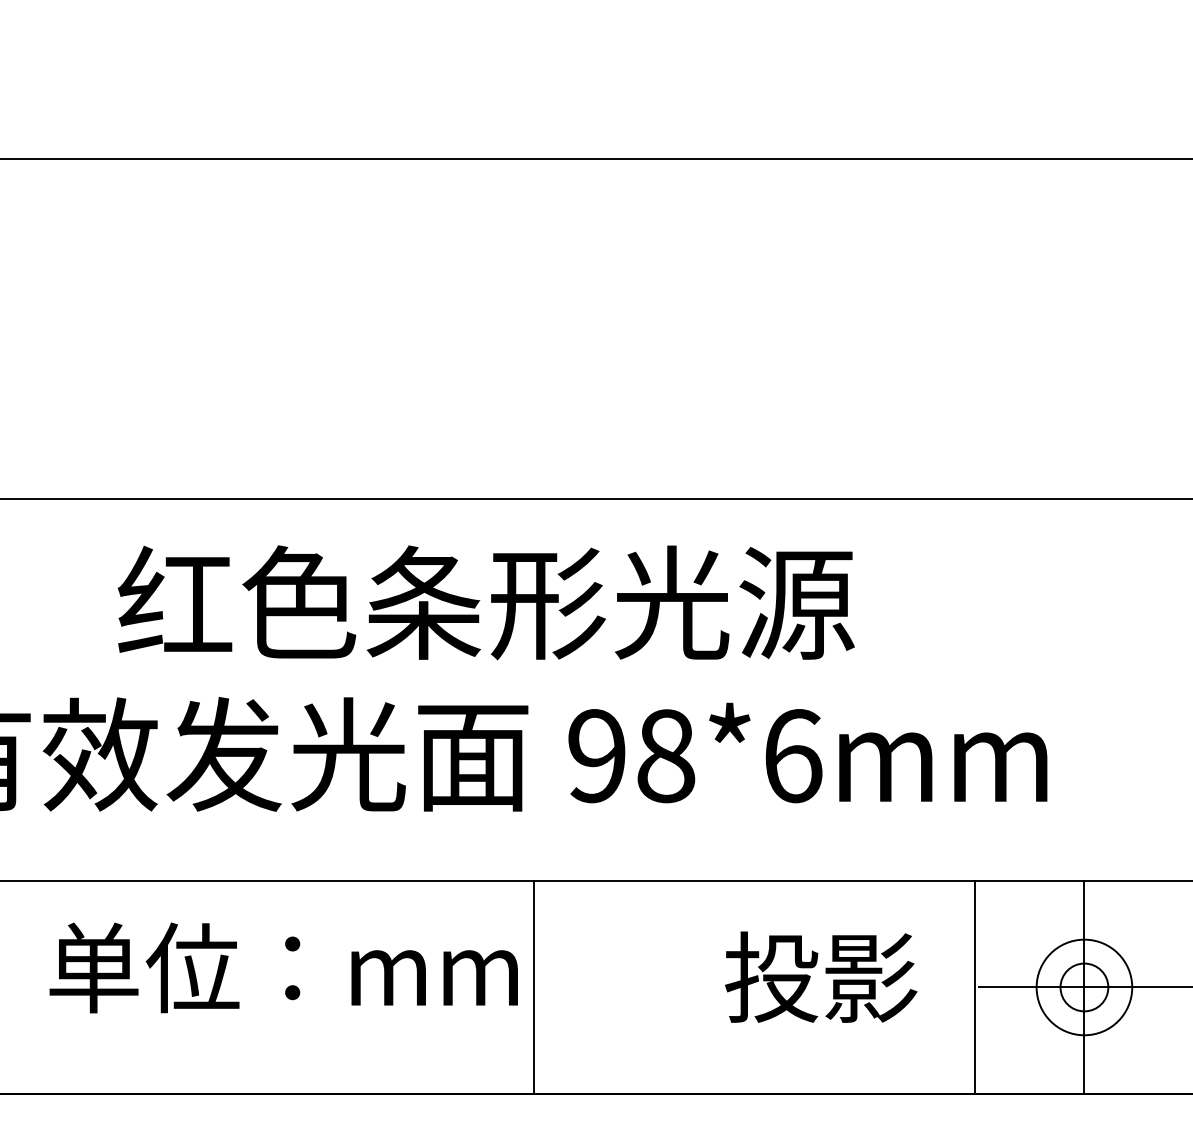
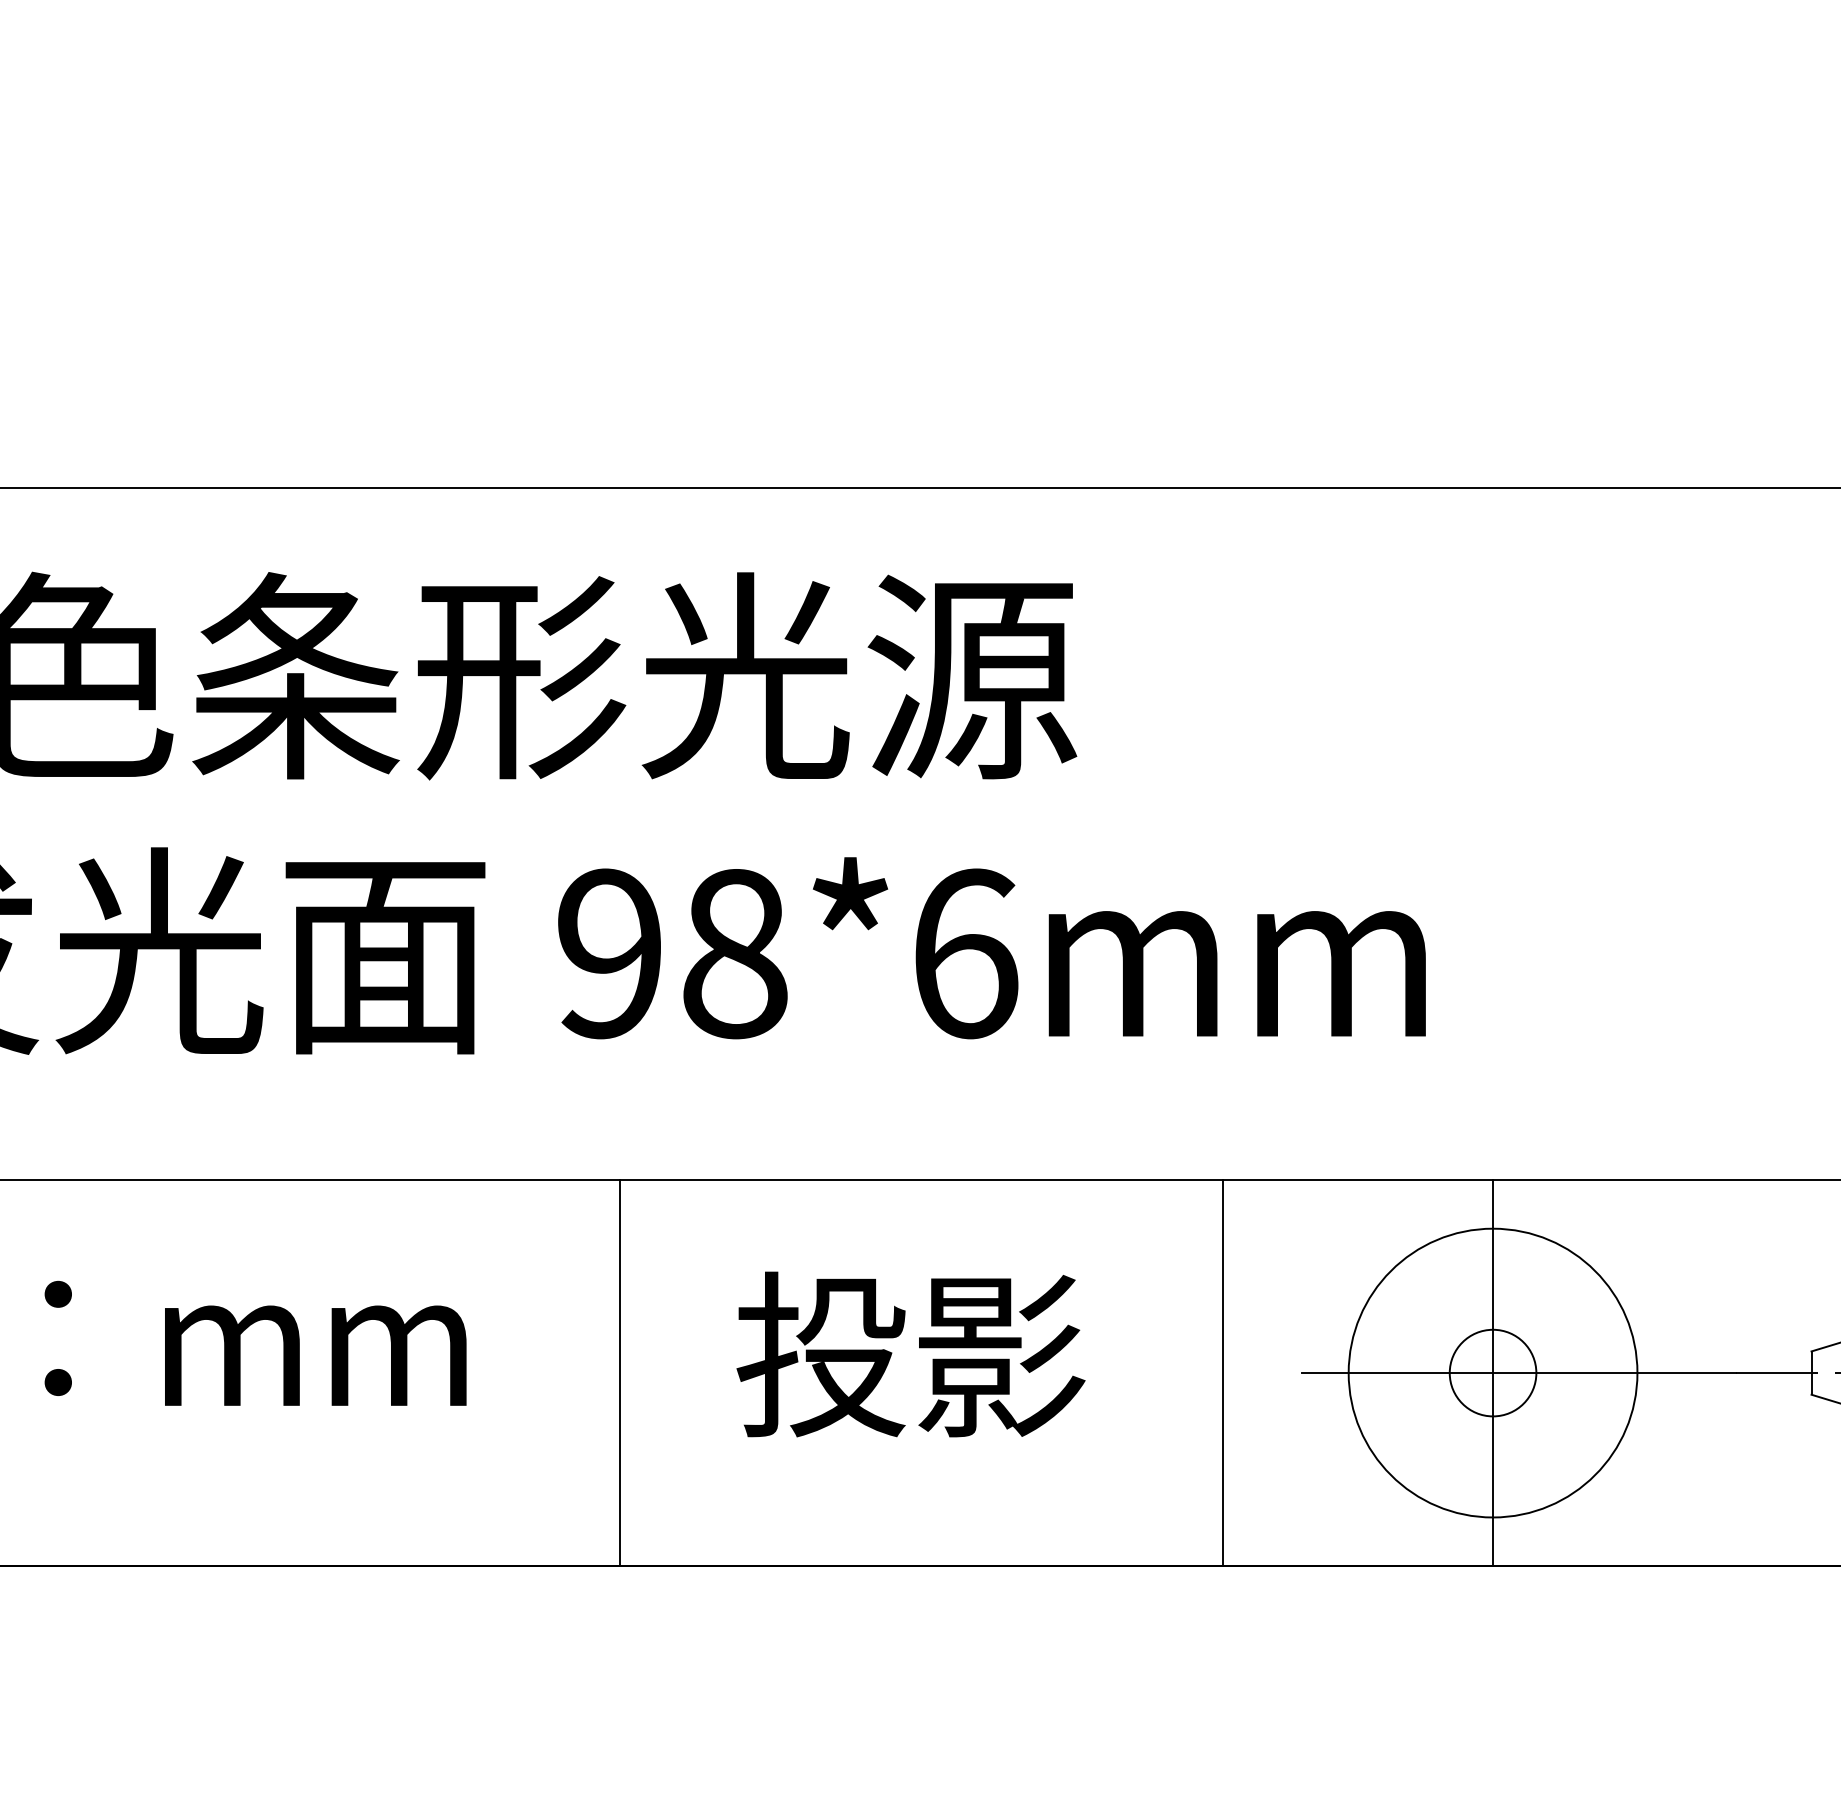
text: (821, 976) -> (911, 1353), moved
line: (533, 987) -> (619, 1373), moved
line: (975, 987) -> (1223, 1373), moved
circle: (1084, 987) -> (1493, 1373), size x1.67

